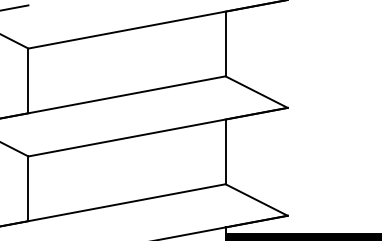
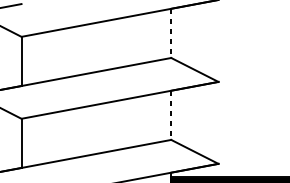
line: (225, 44) -> (171, 33), solid -> dashed
line: (225, 152) -> (171, 115), solid -> dashed

